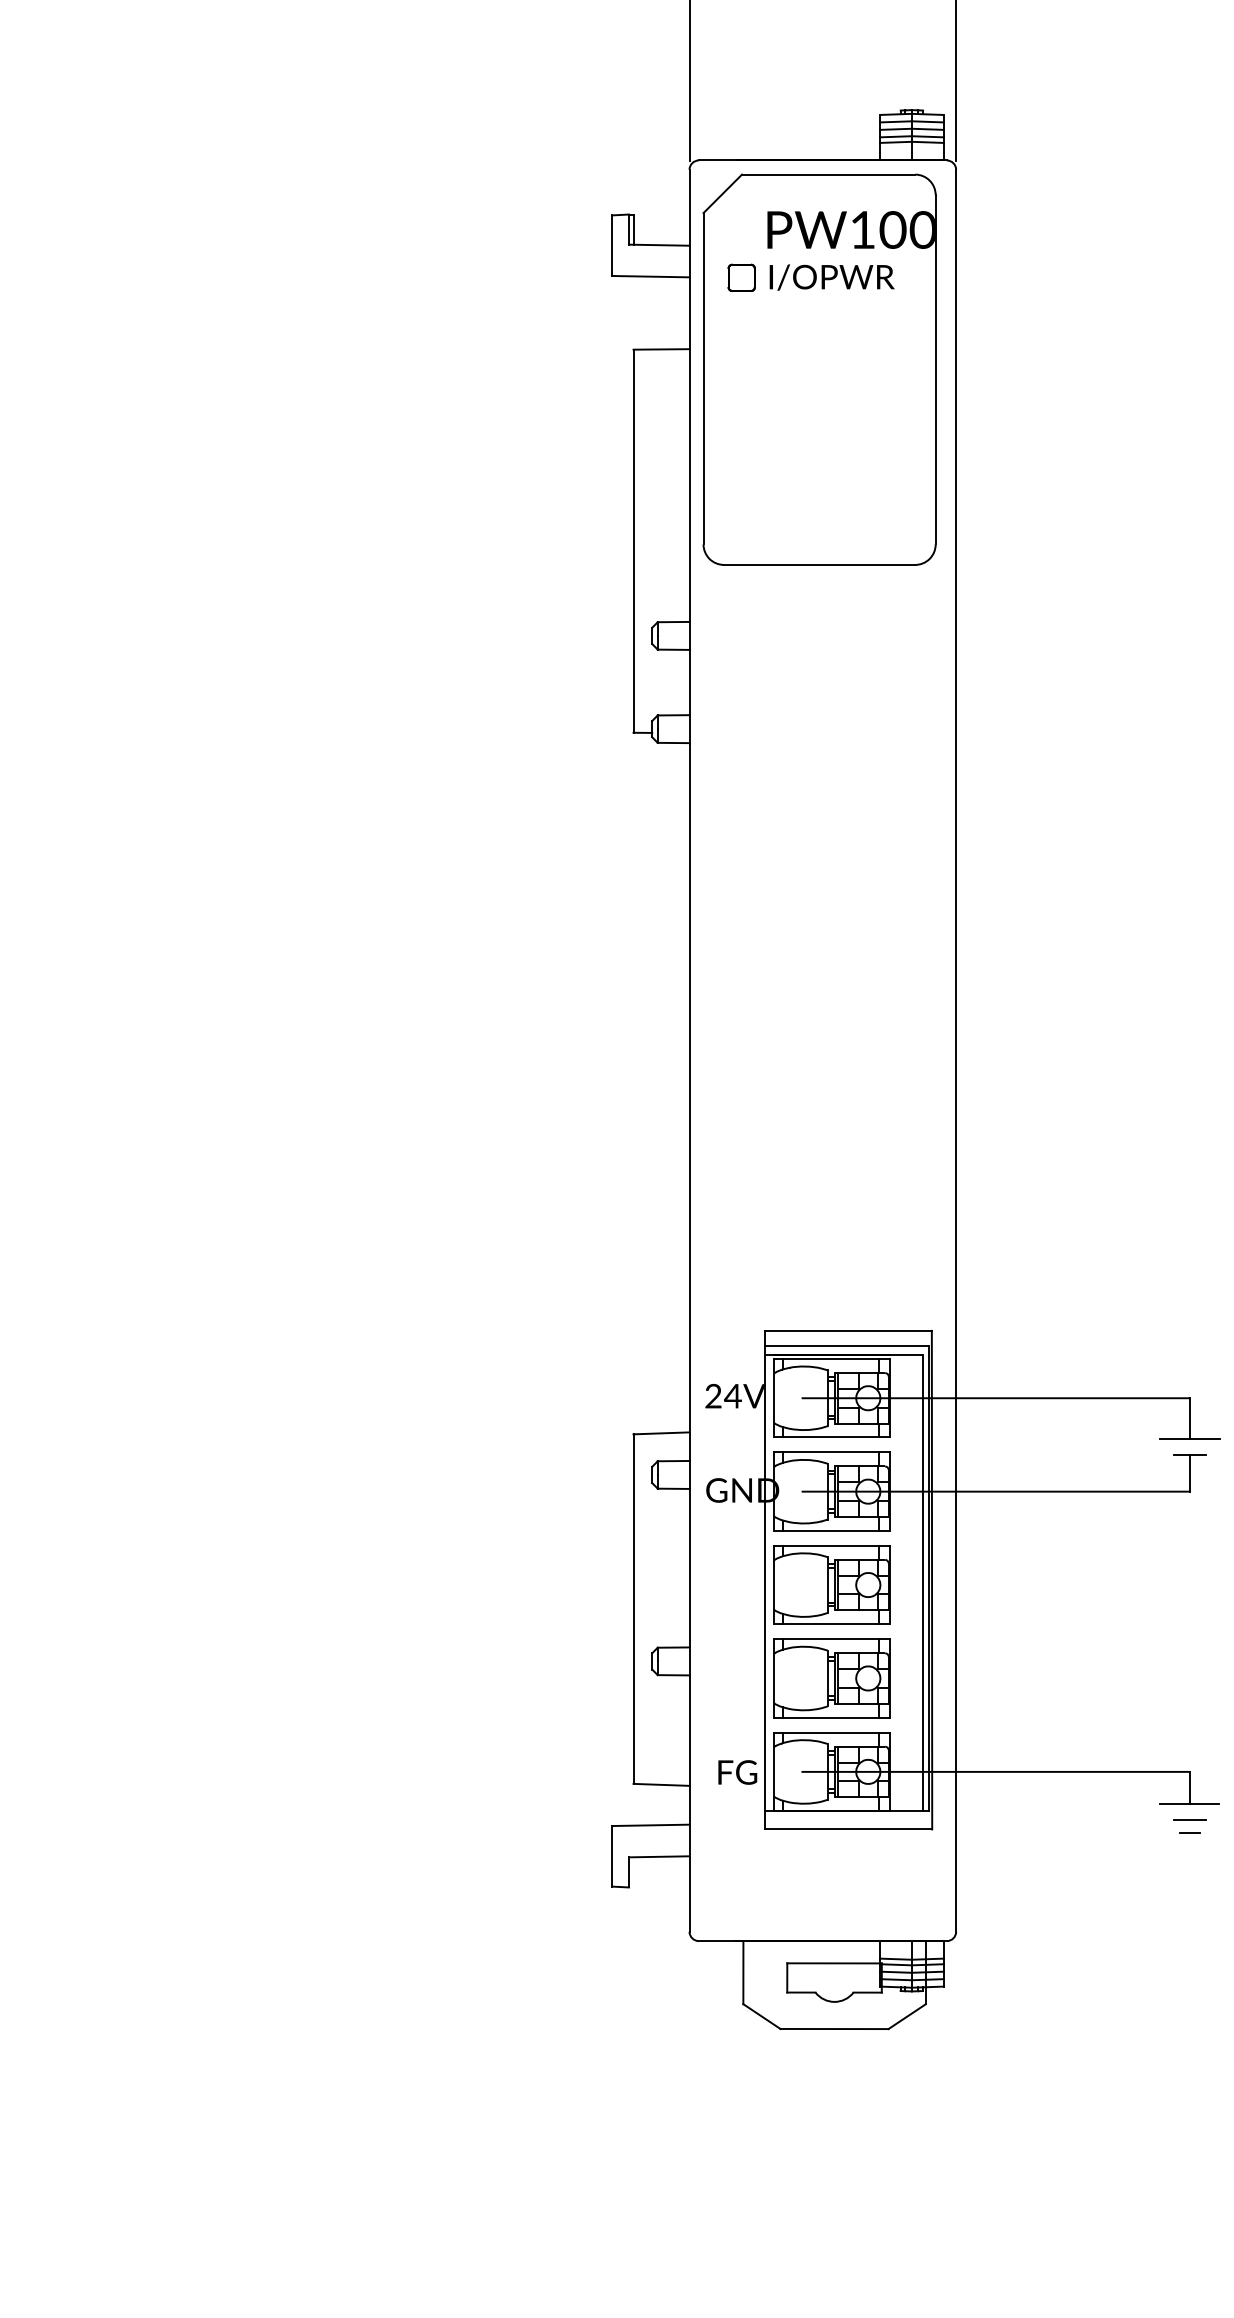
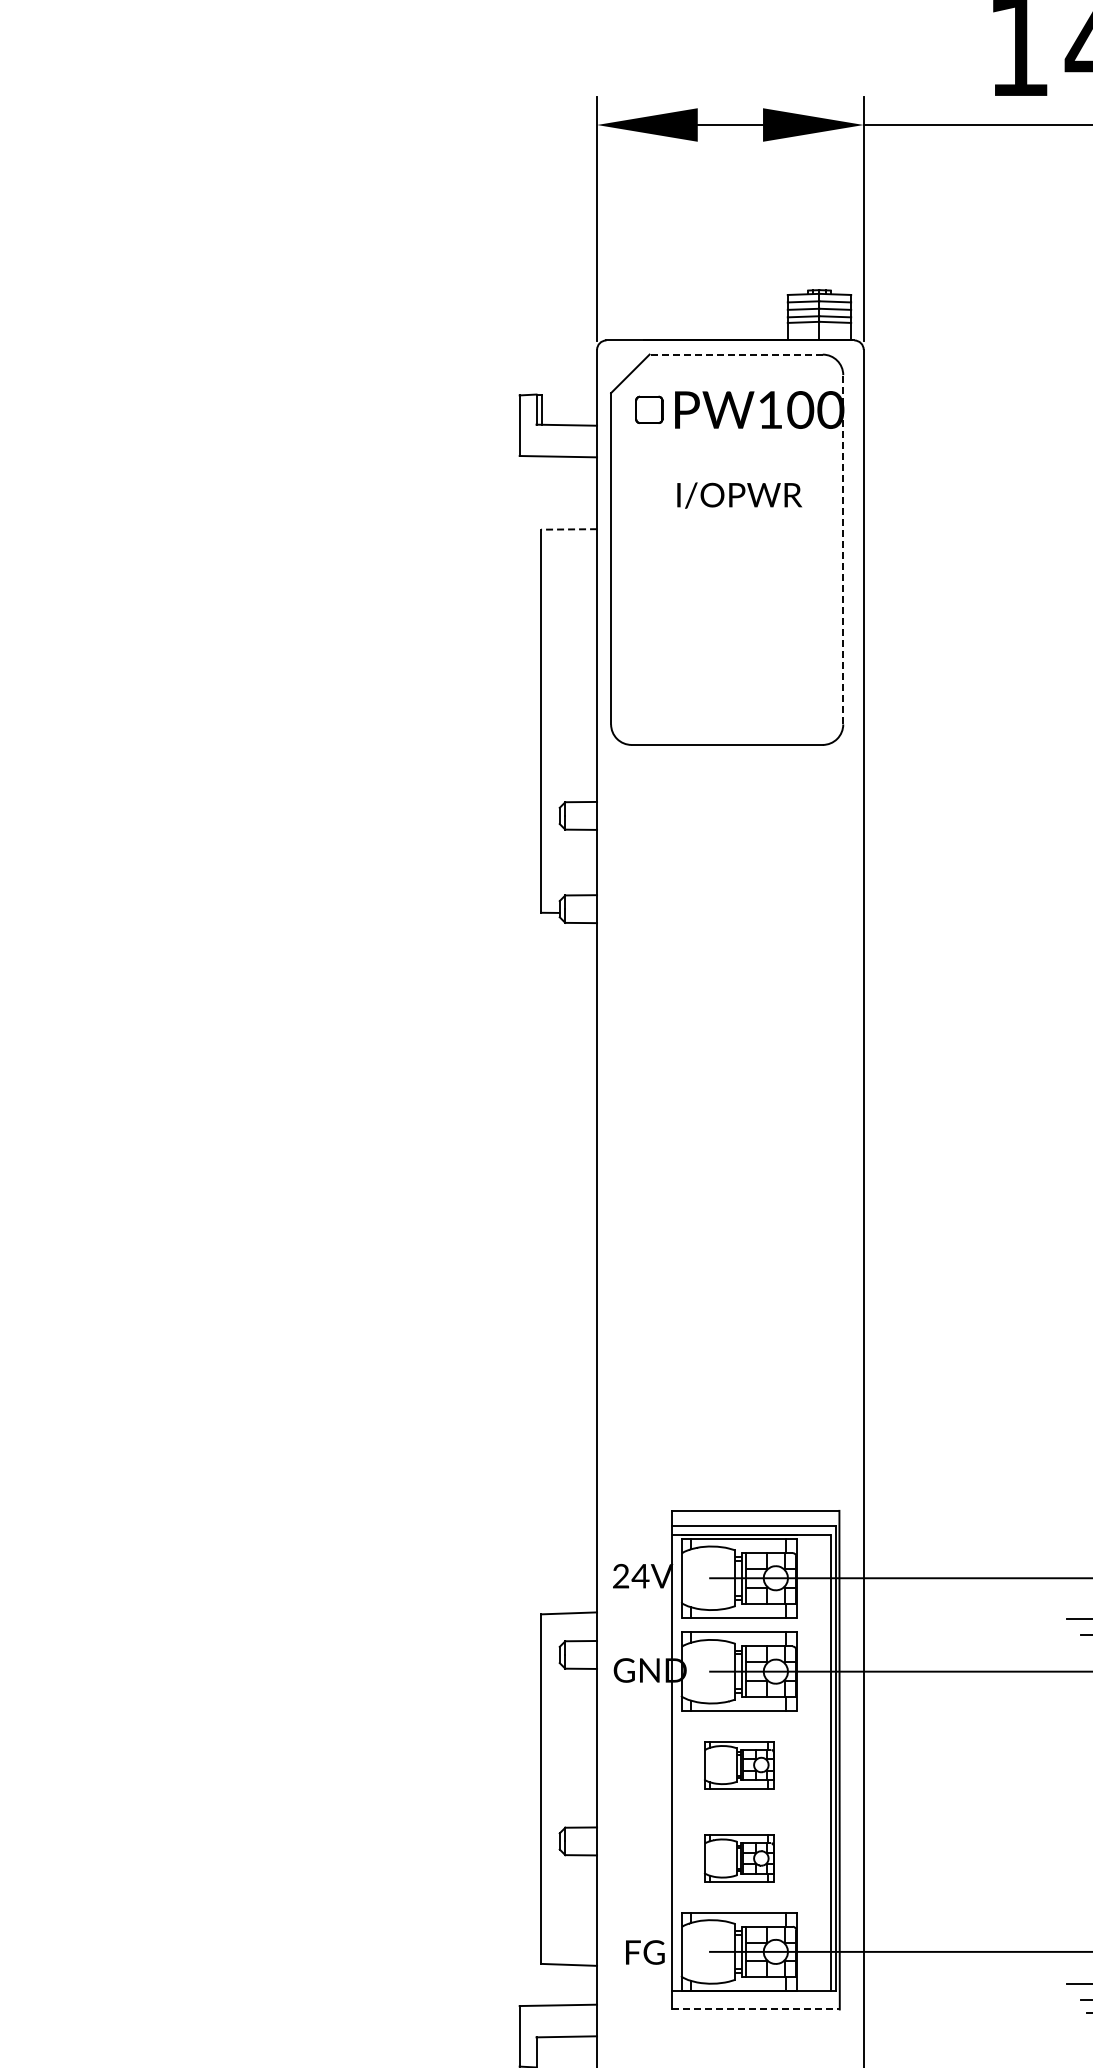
line: (828, 174) -> (736, 354), solid -> dashed
part: (741, 277) -> (649, 409), moved
text: (831, 277) -> (739, 495), moved
line: (661, 349) -> (569, 529), solid -> dashed
line: (935, 369) -> (843, 549), solid -> dashed
part: (831, 1584) -> (739, 1764), size x0.6
part: (831, 1678) -> (739, 1858), size x0.6
line: (848, 1829) -> (756, 2009), solid -> dashed

